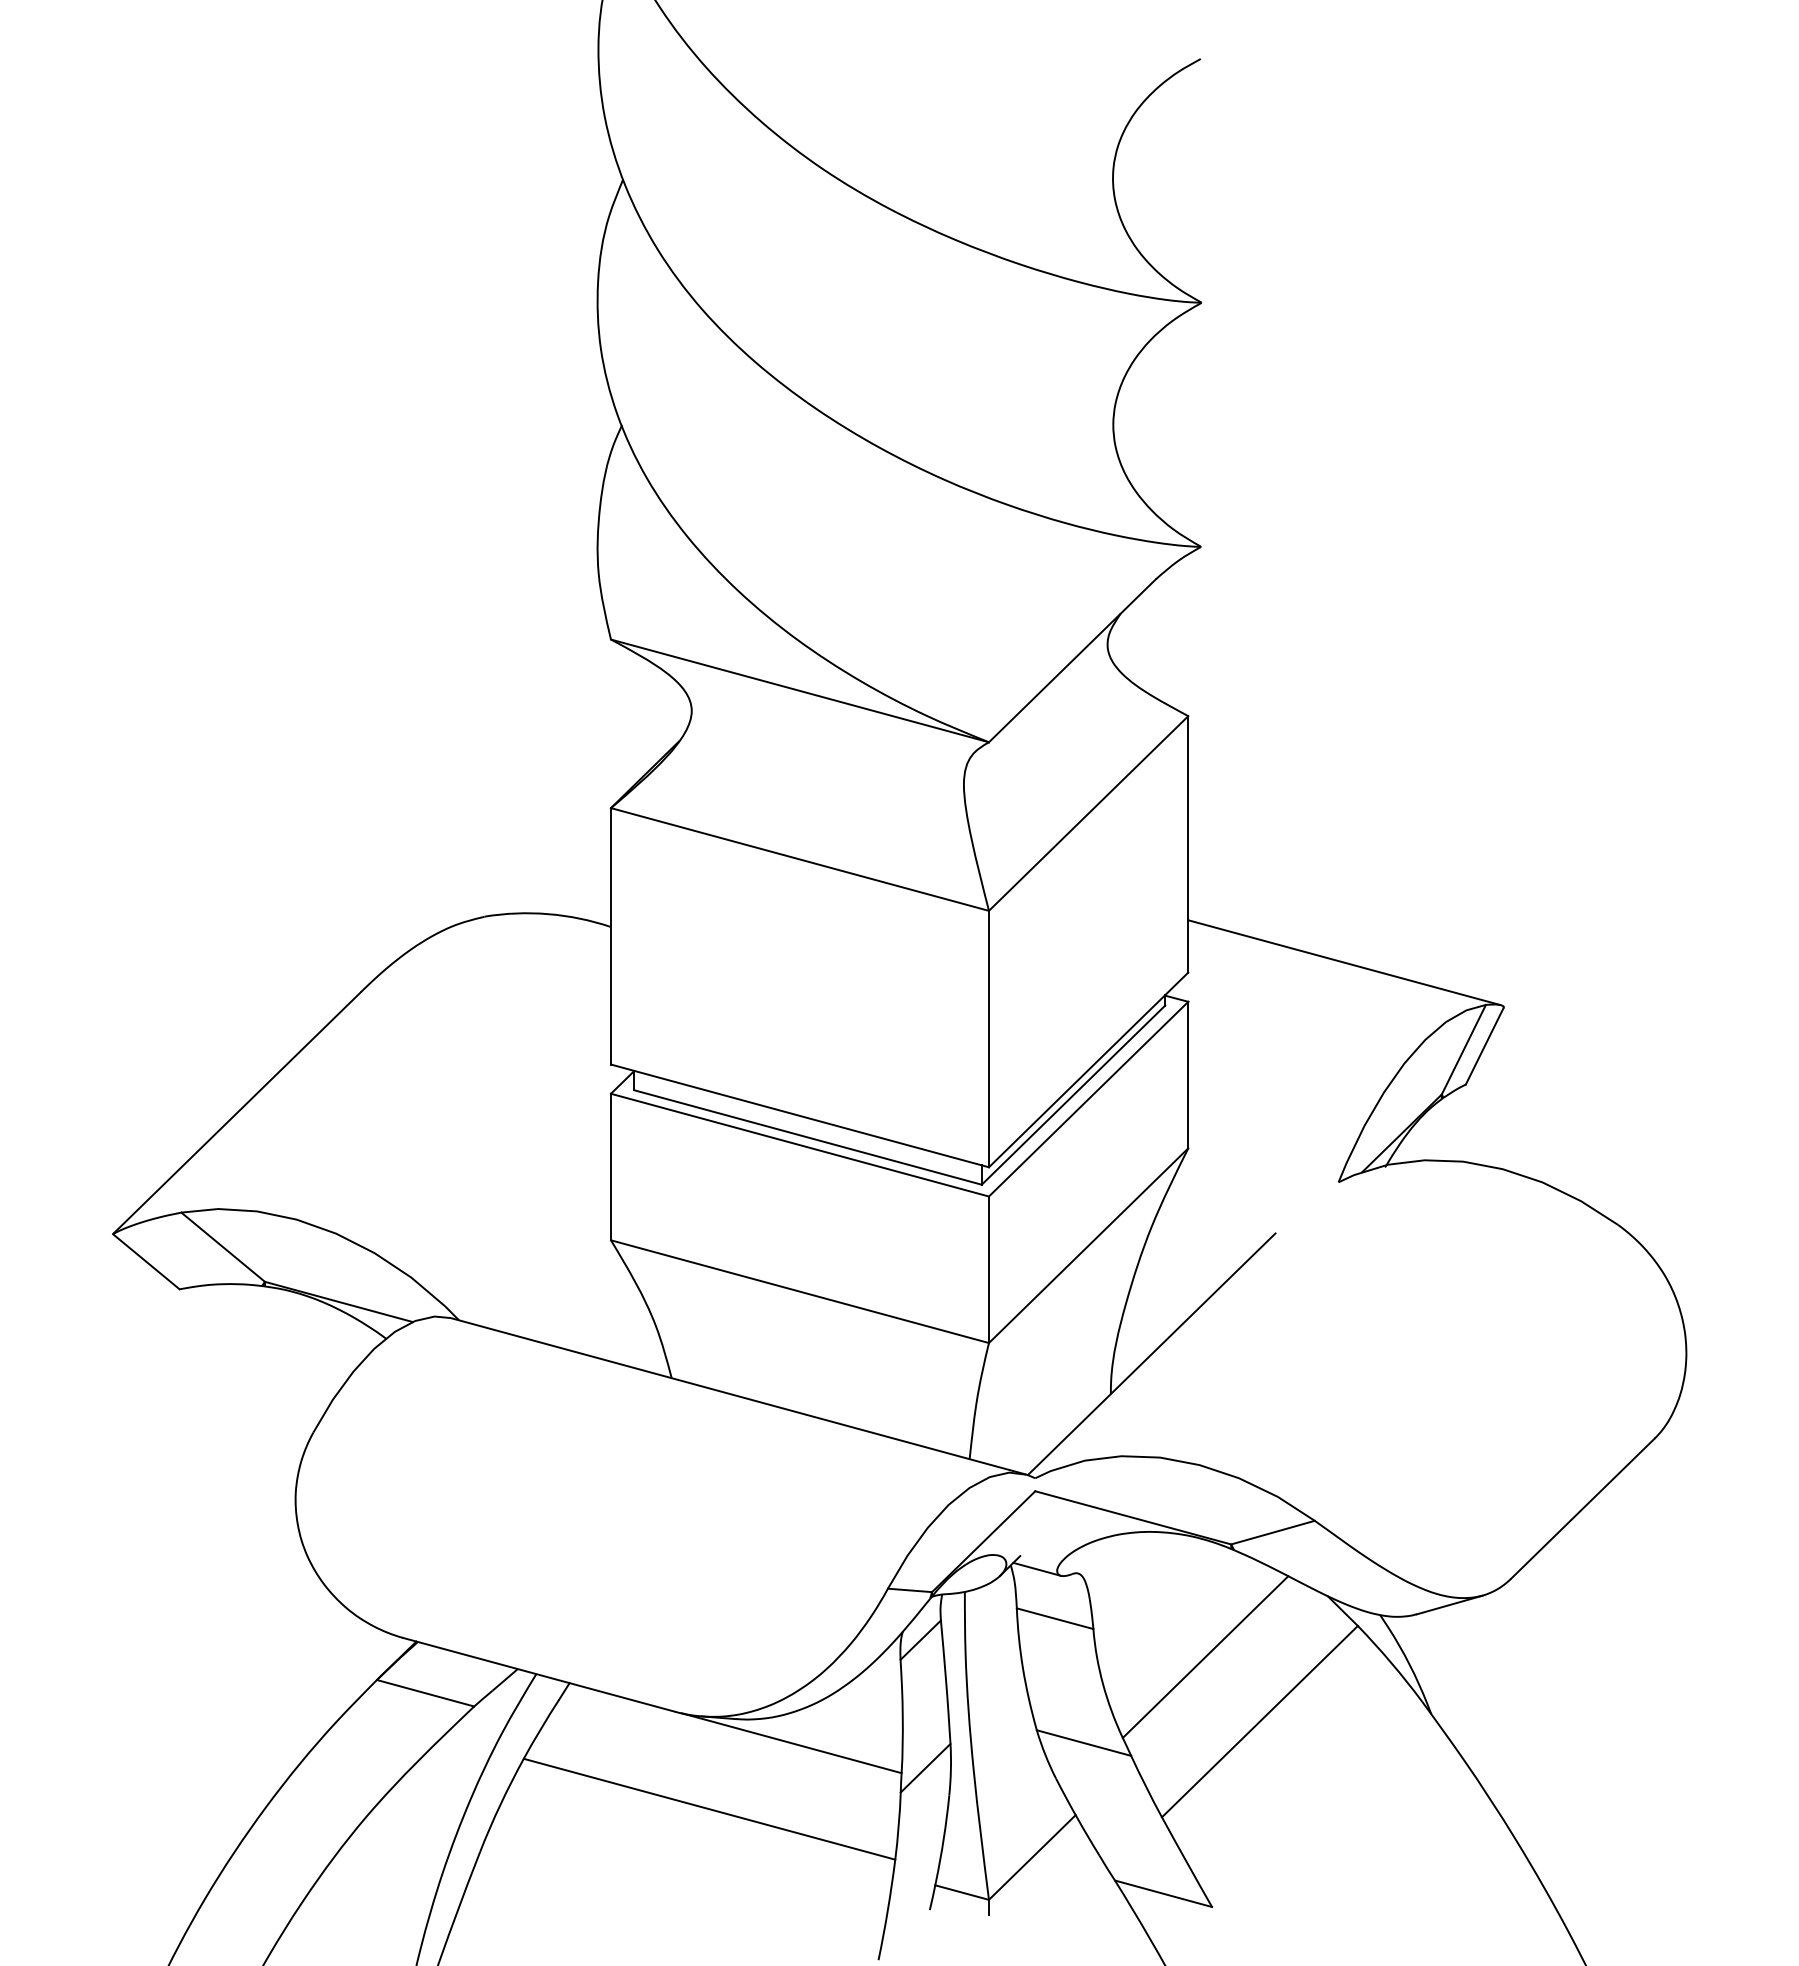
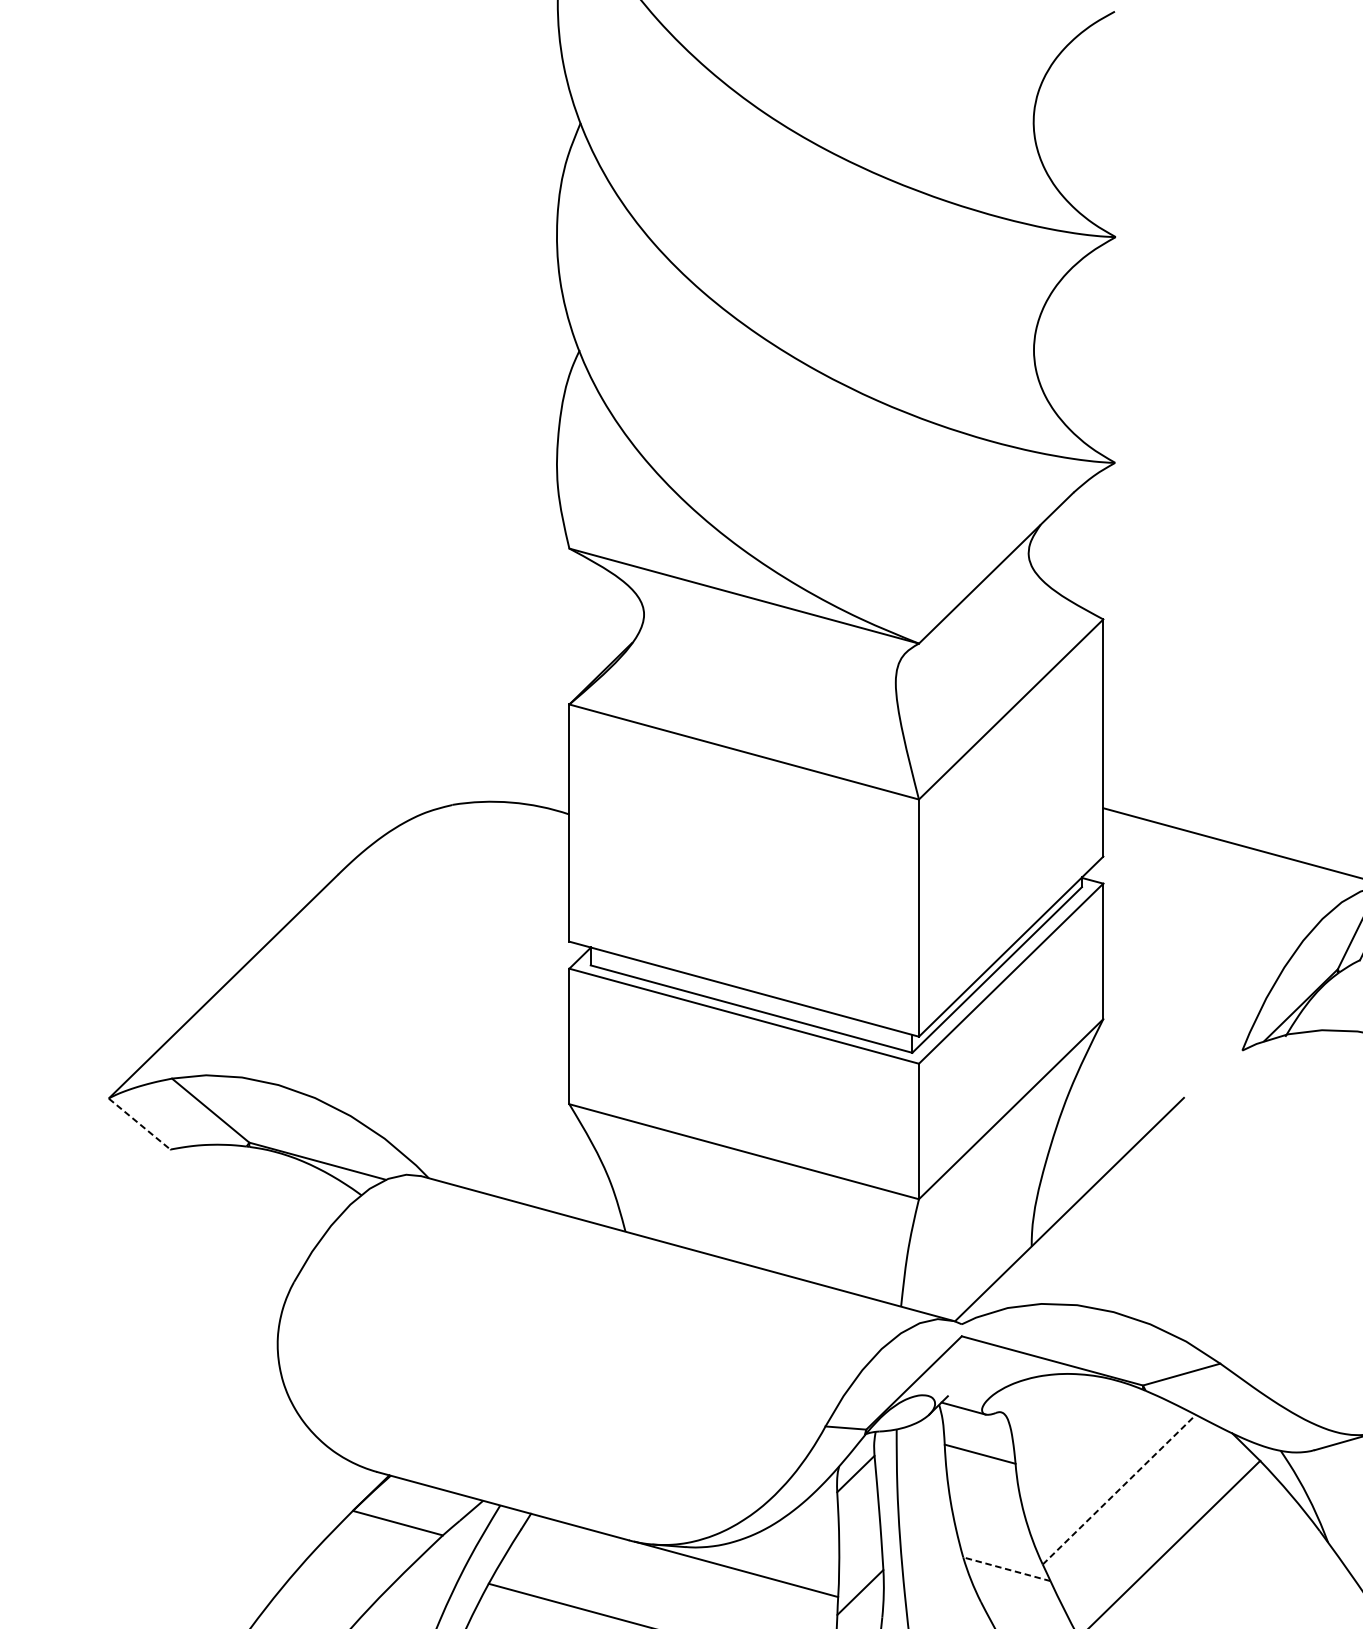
line: (146, 1262) -> (139, 1124), solid -> dashed
line: (1205, 1657) -> (1119, 1490), solid -> dashed
line: (1084, 1743) -> (1007, 1569), solid -> dashed

